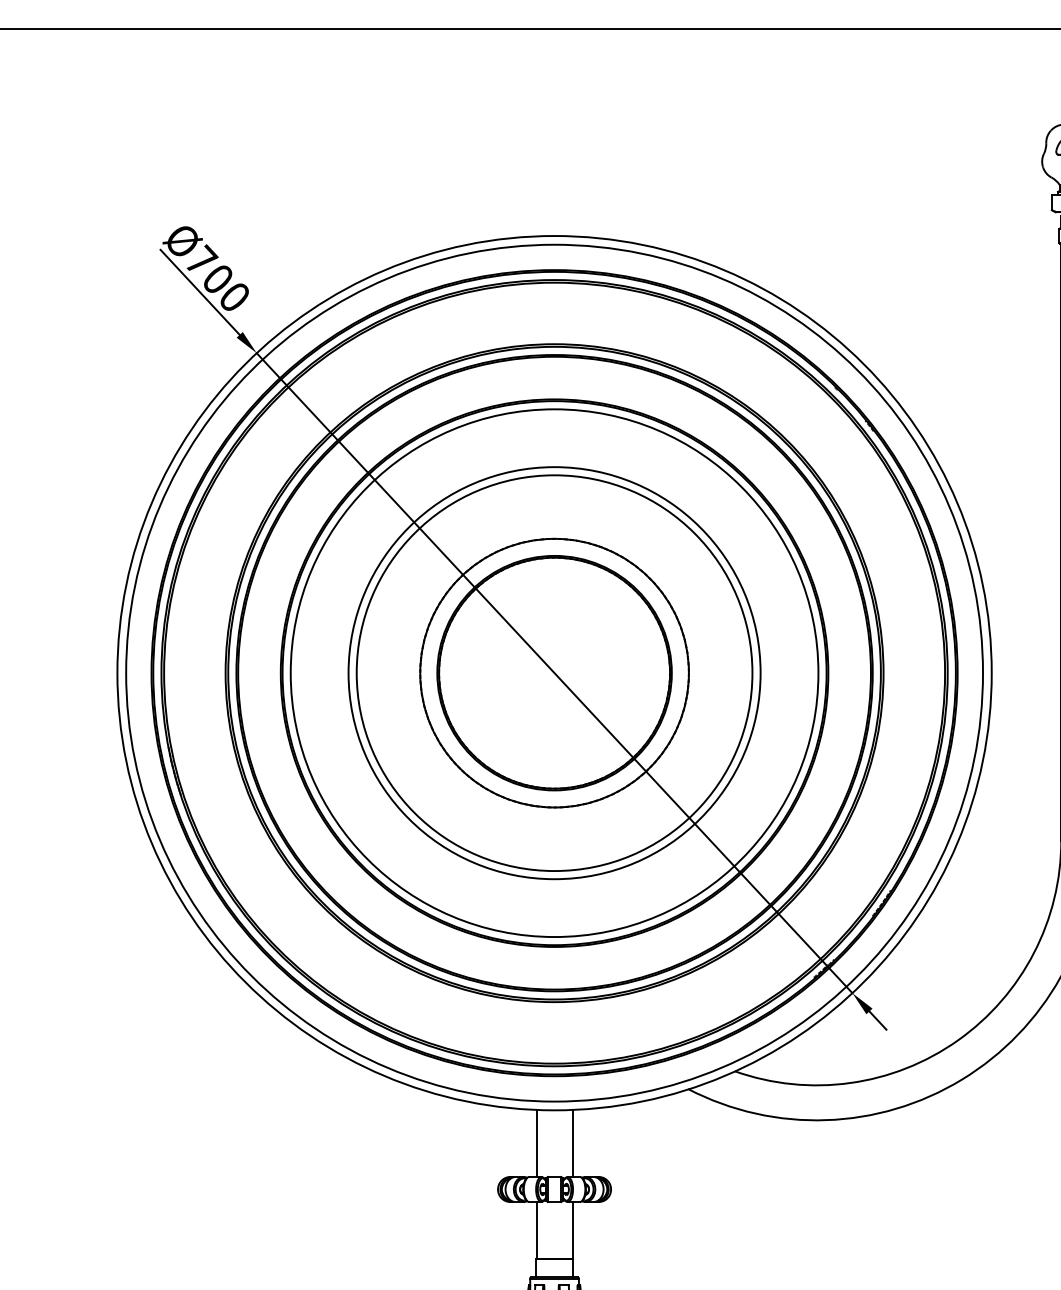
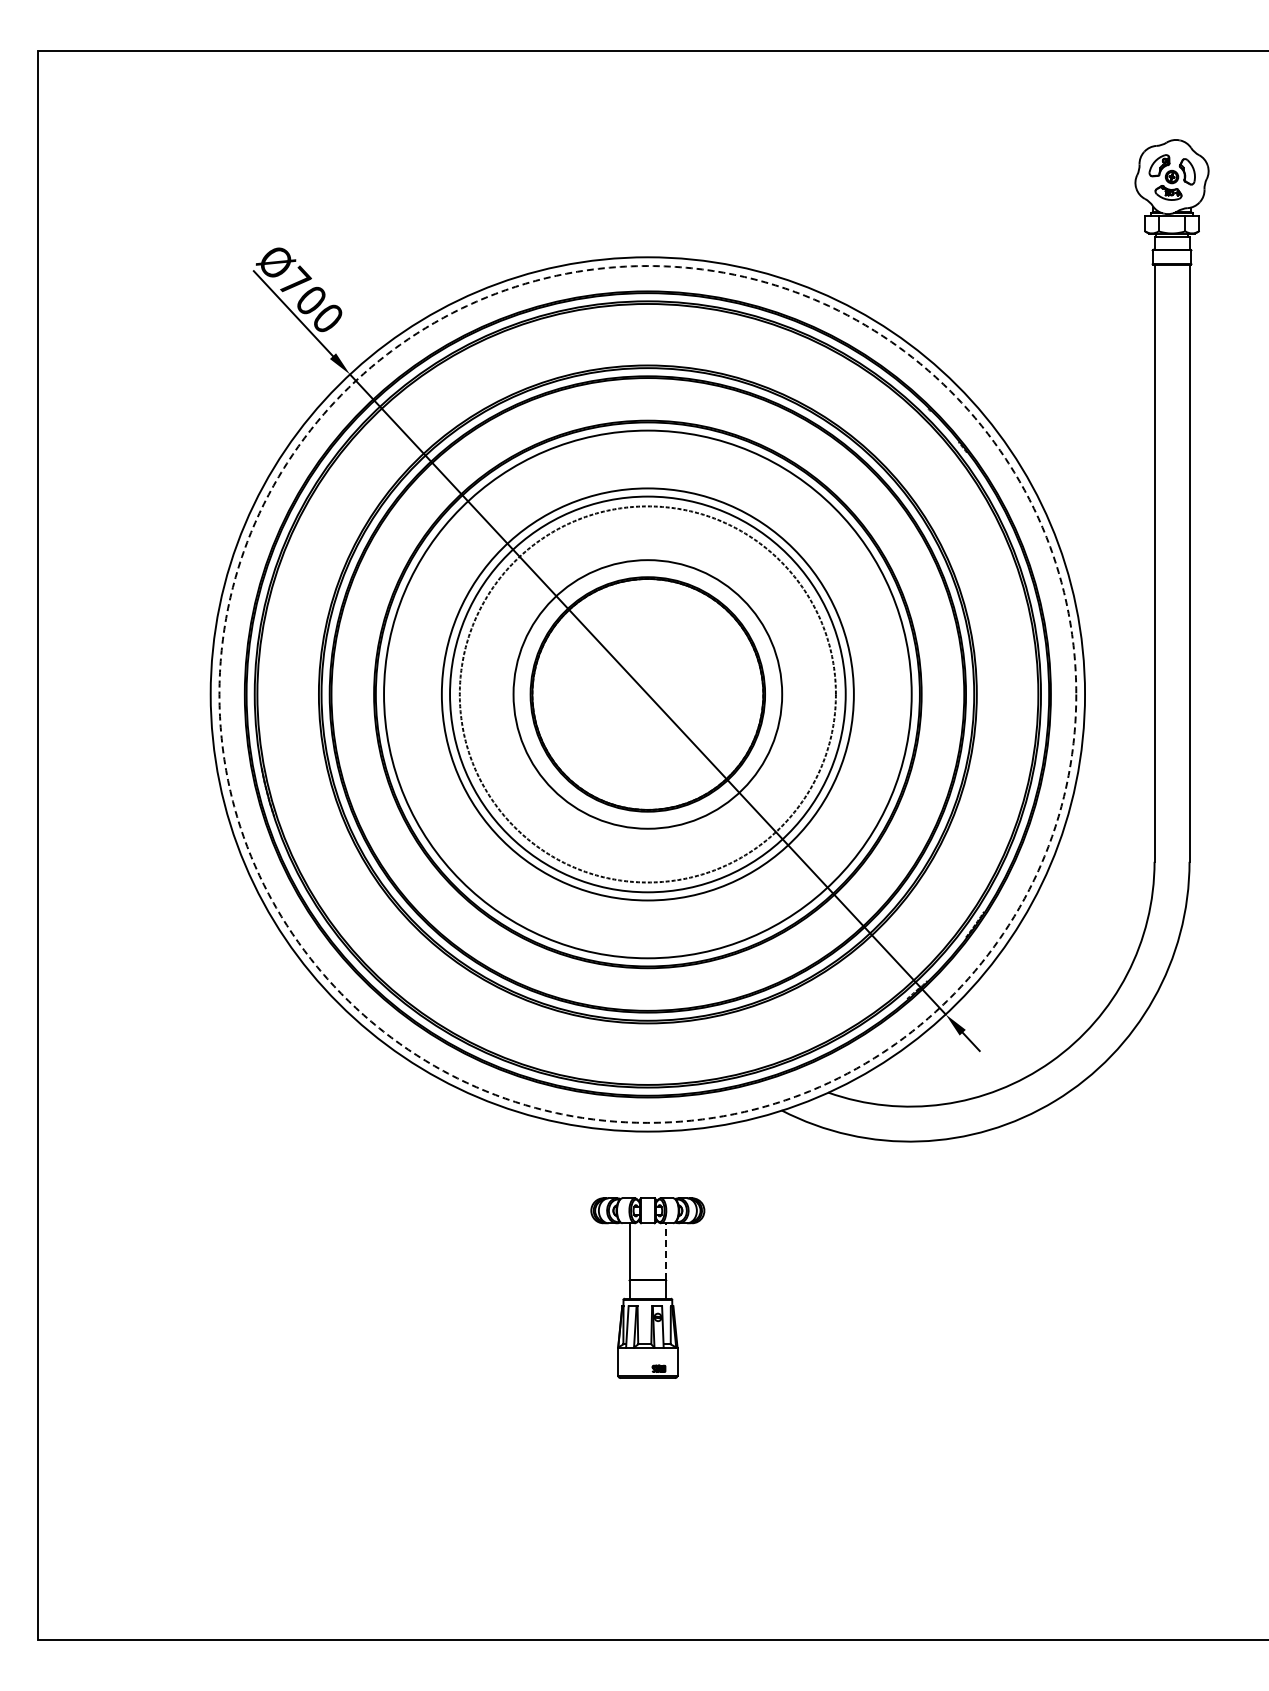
circle: (554, 673) -> (647, 694), size x1.4
circle: (554, 673) -> (647, 694), solid -> dashed
line: (536, 1143) -> (629, 1164), removed
line: (572, 1143) -> (665, 1164), removed
line: (572, 1230) -> (665, 1251), solid -> dashed

